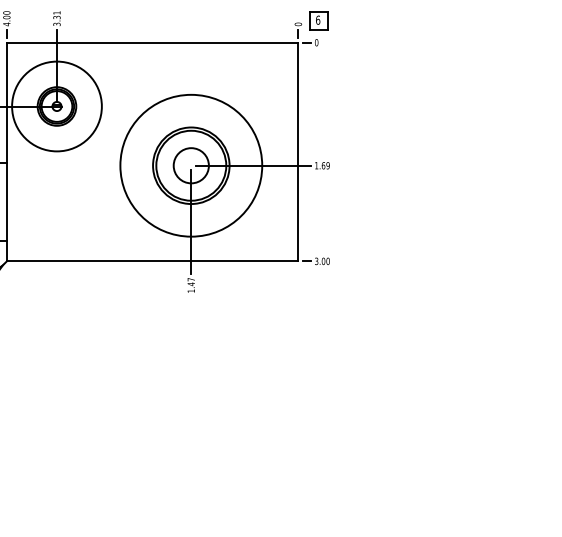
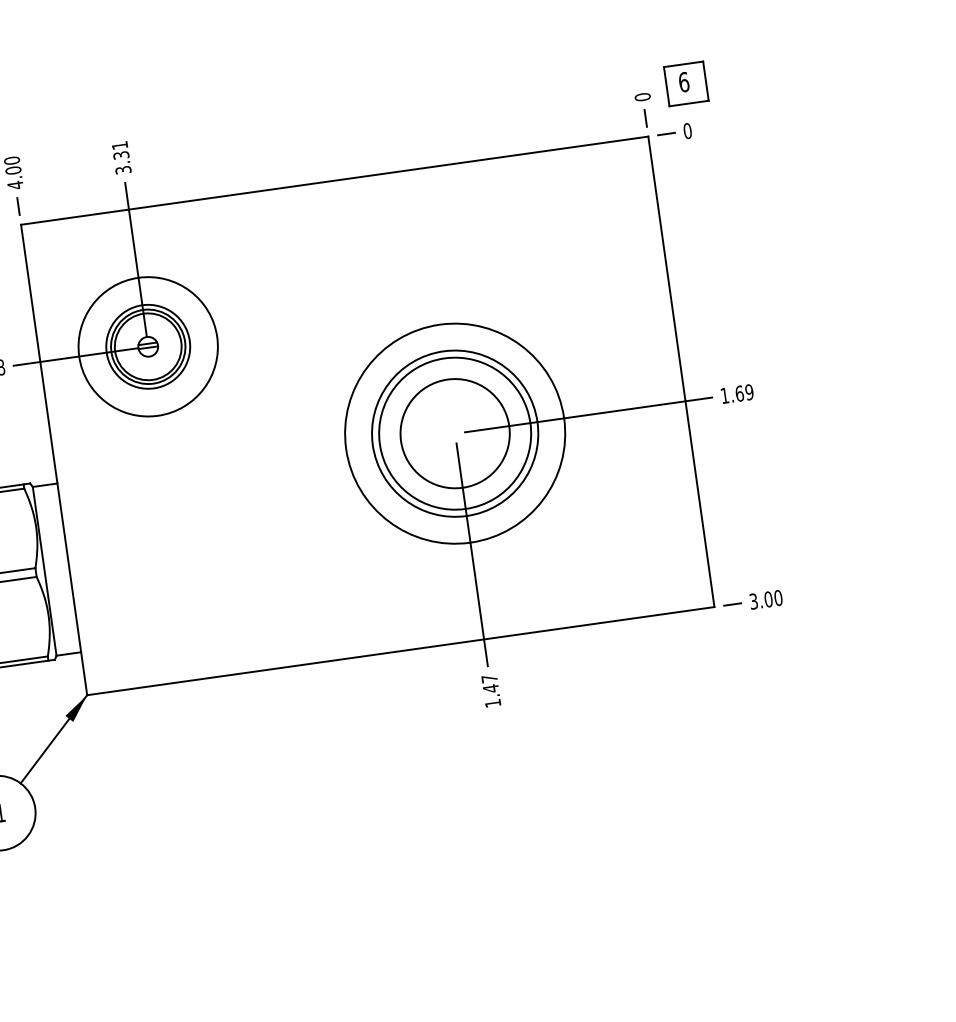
circle: (56, 106) -> (147, 346), size x0.71
circle: (190, 165) -> (453, 433), size x0.71
circle: (191, 165) -> (455, 433), size x1.43

